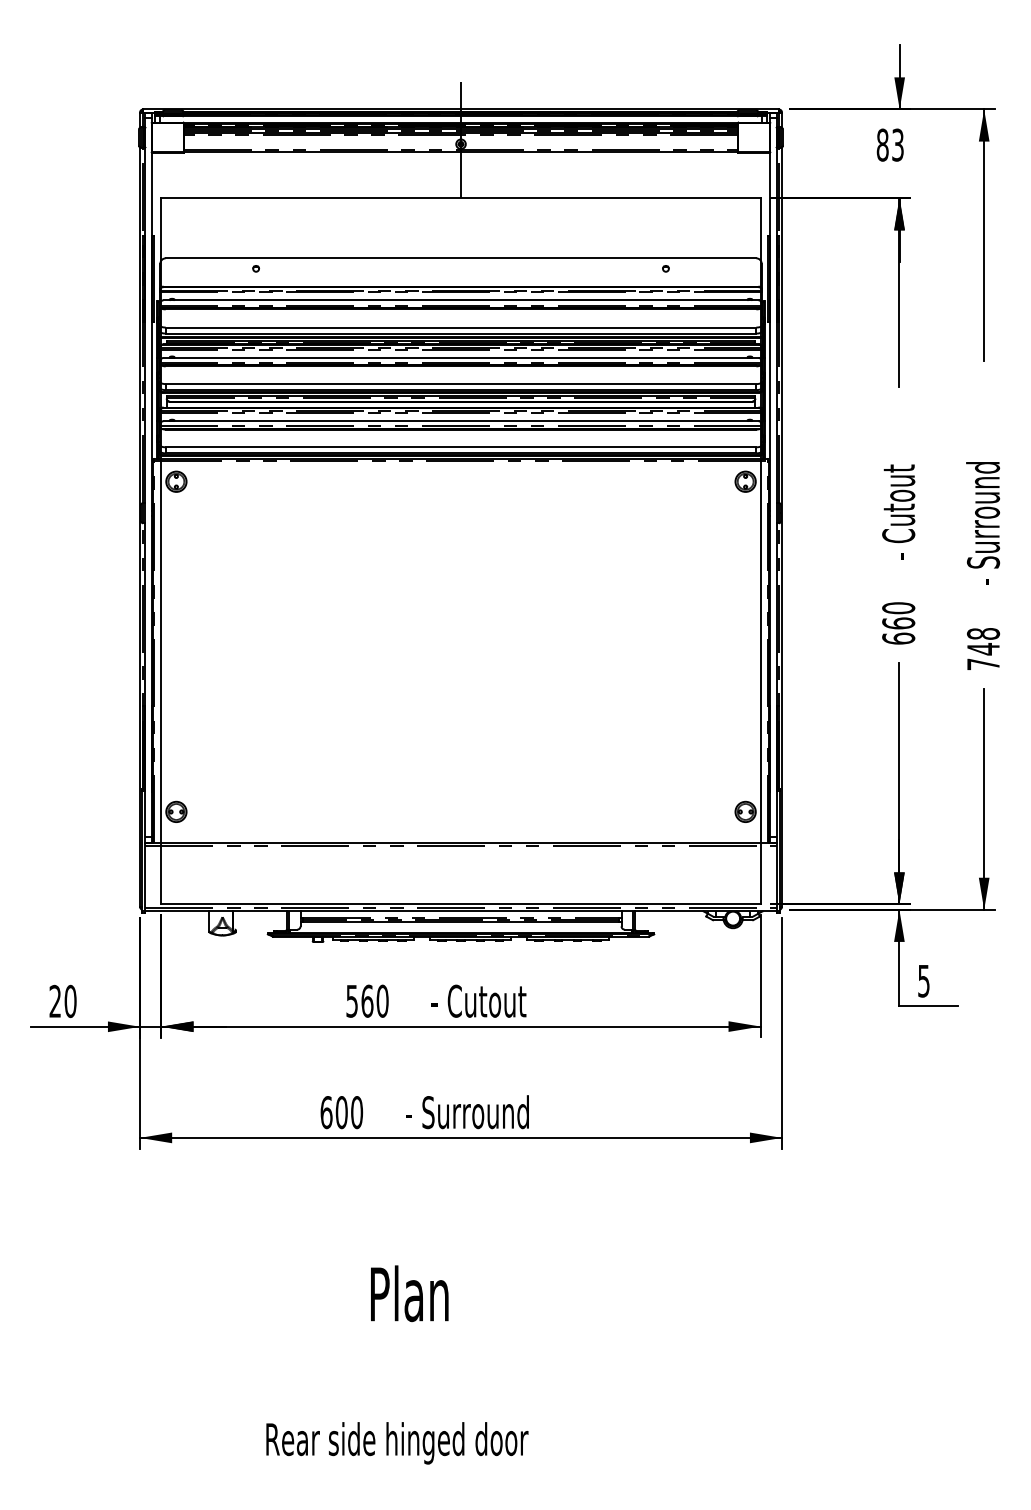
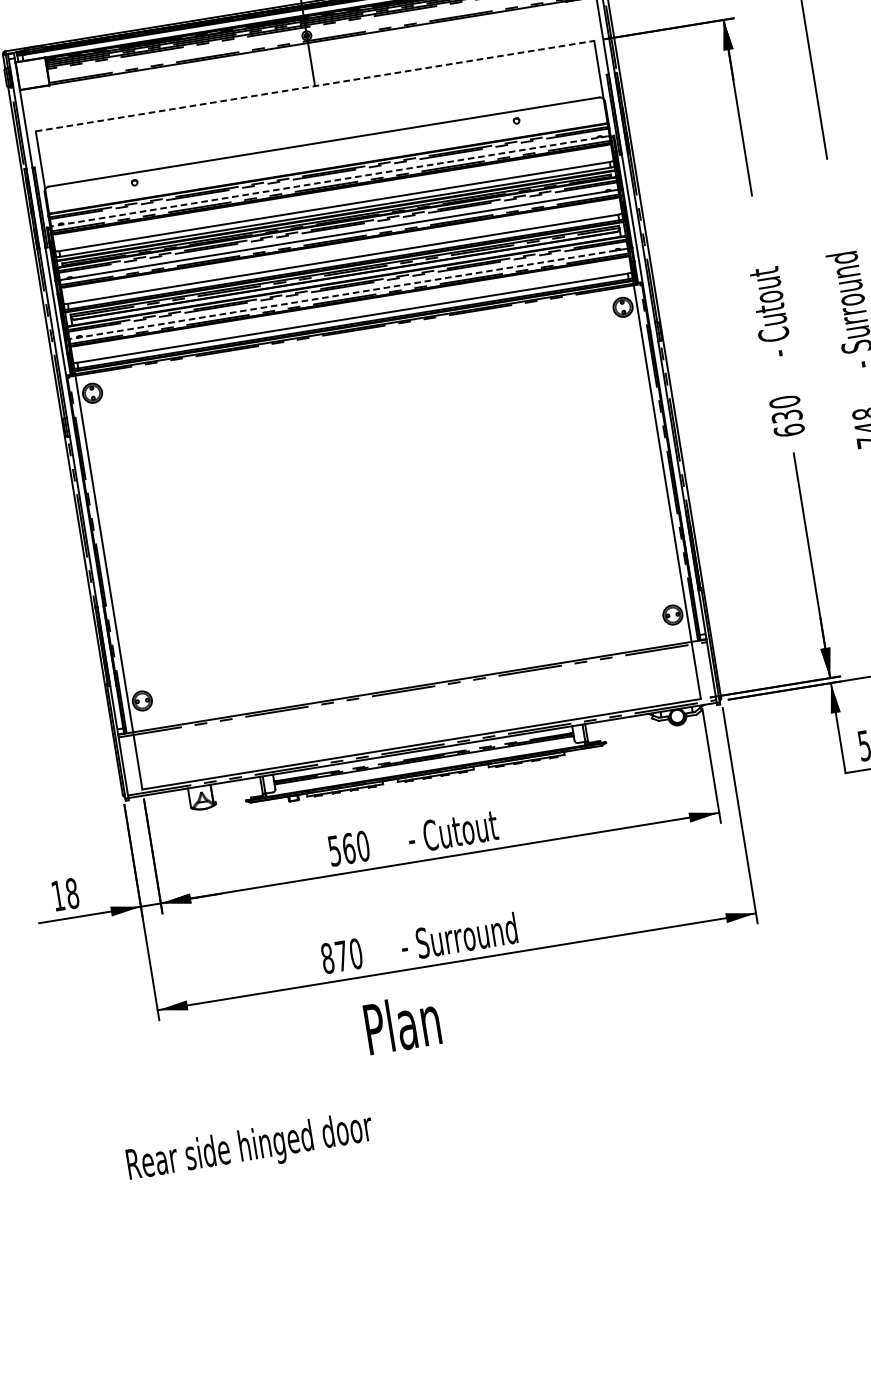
line: (461, 198) -> (315, 86), solid -> dashed
line: (460, 300) -> (329, 181), solid -> dashed
line: (460, 421) -> (348, 294), solid -> dashed
text: (898, 623) -> (786, 416), 660 -> 630
text: (62, 1000) -> (64, 893), 20 -> 18
text: (333, 1112) -> (334, 957), 600 -> 870
text: (409, 1293) -> (402, 1023), moved
text: (397, 1443) -> (250, 1148), moved

